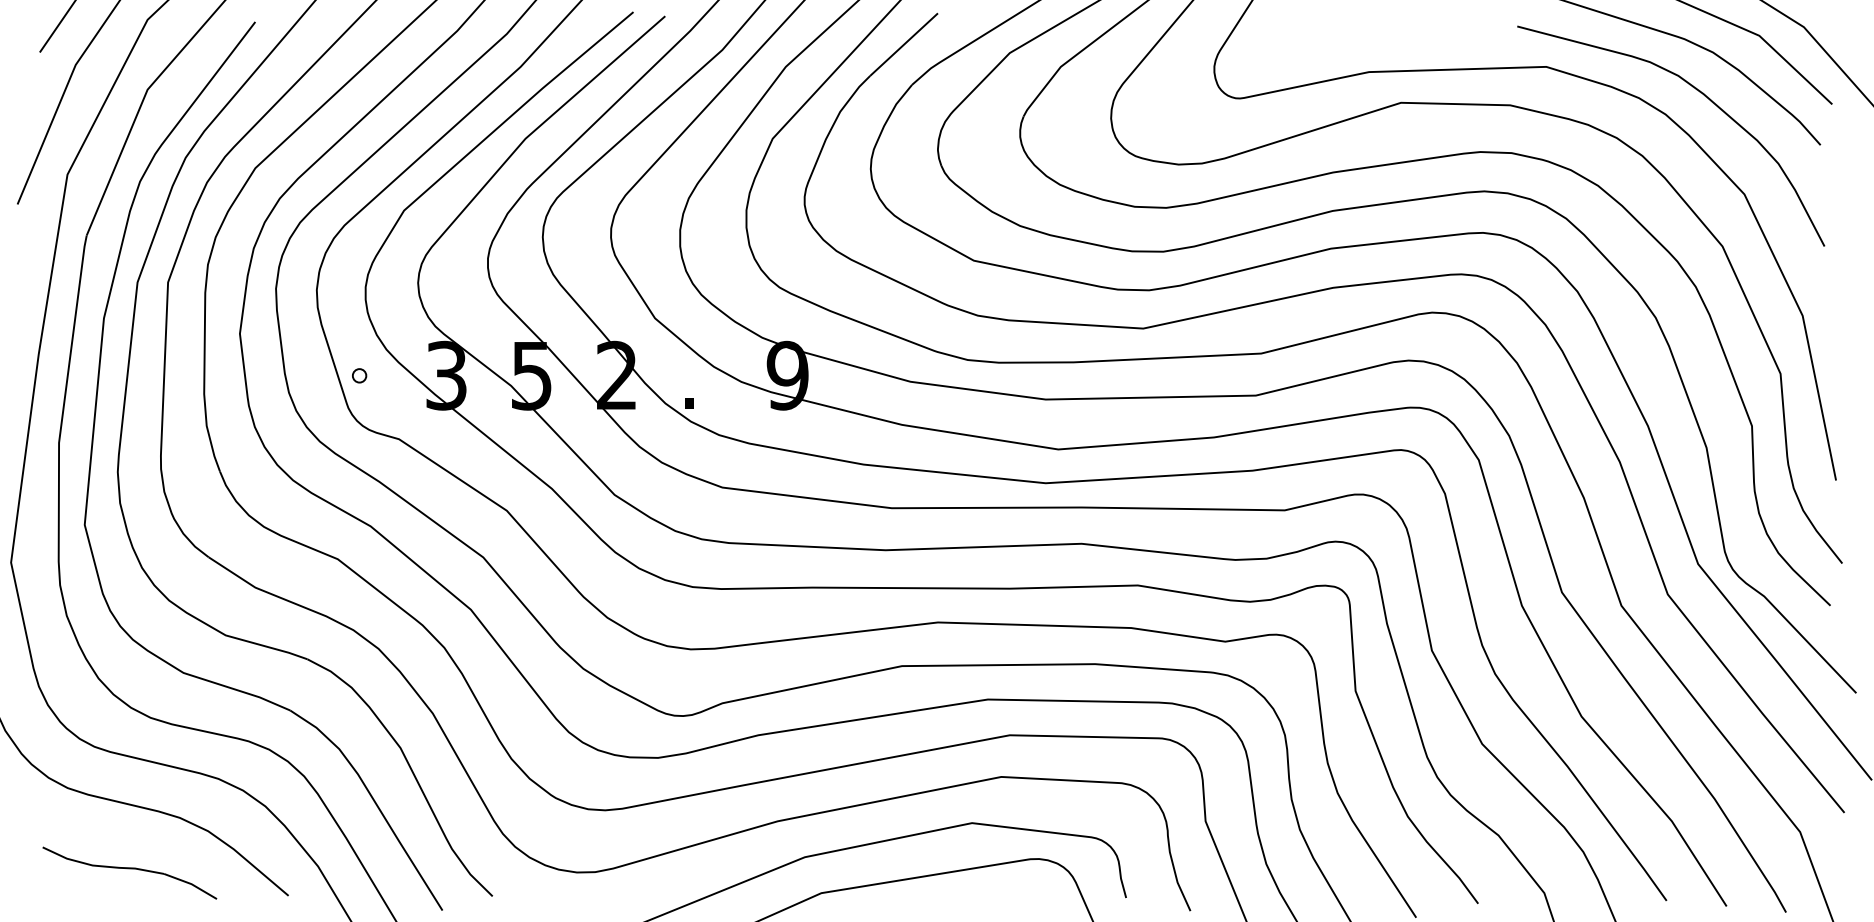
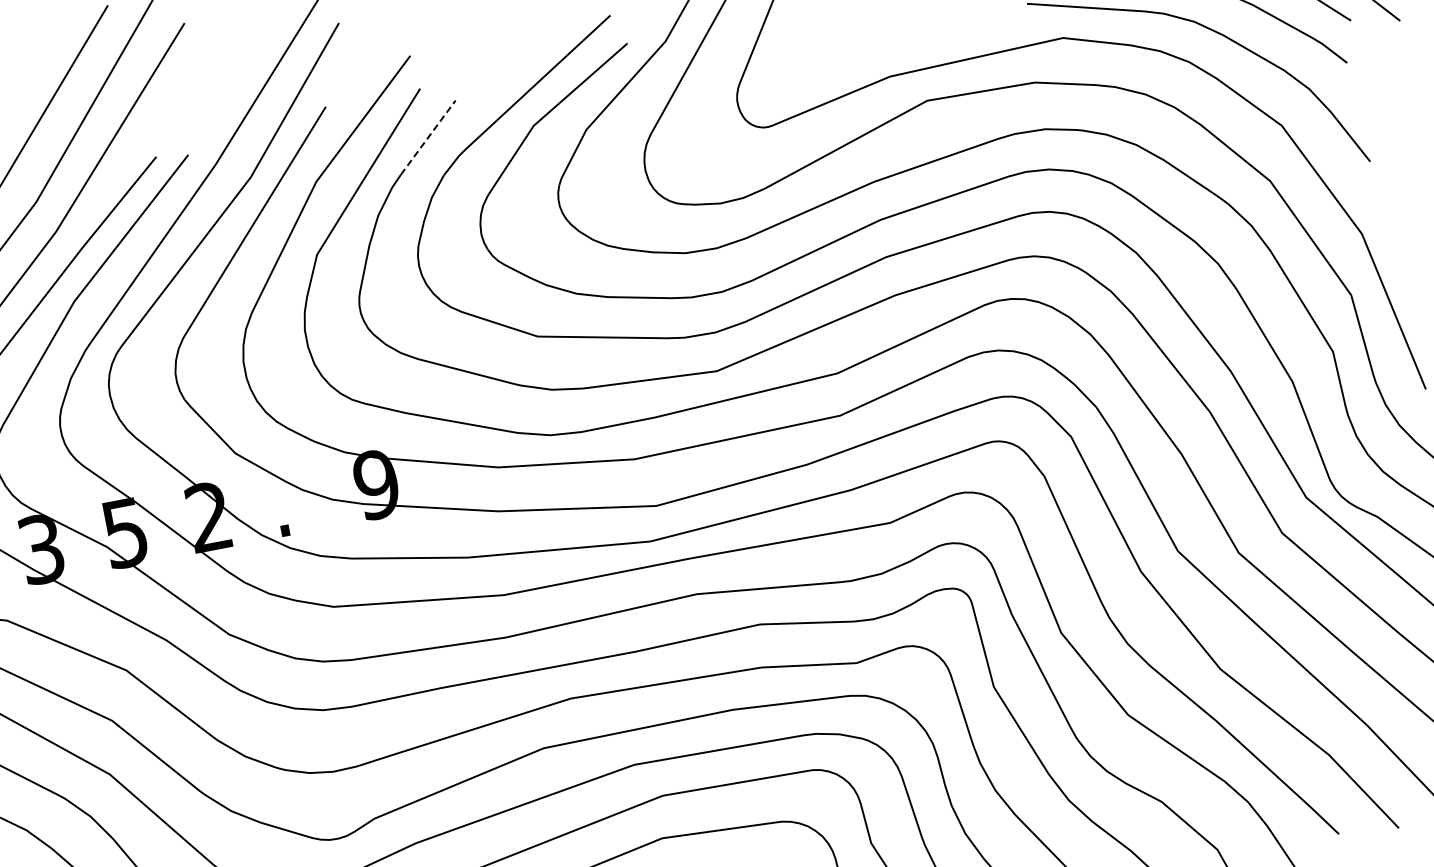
line: (904, 44) -> (428, 137), solid -> dashed

